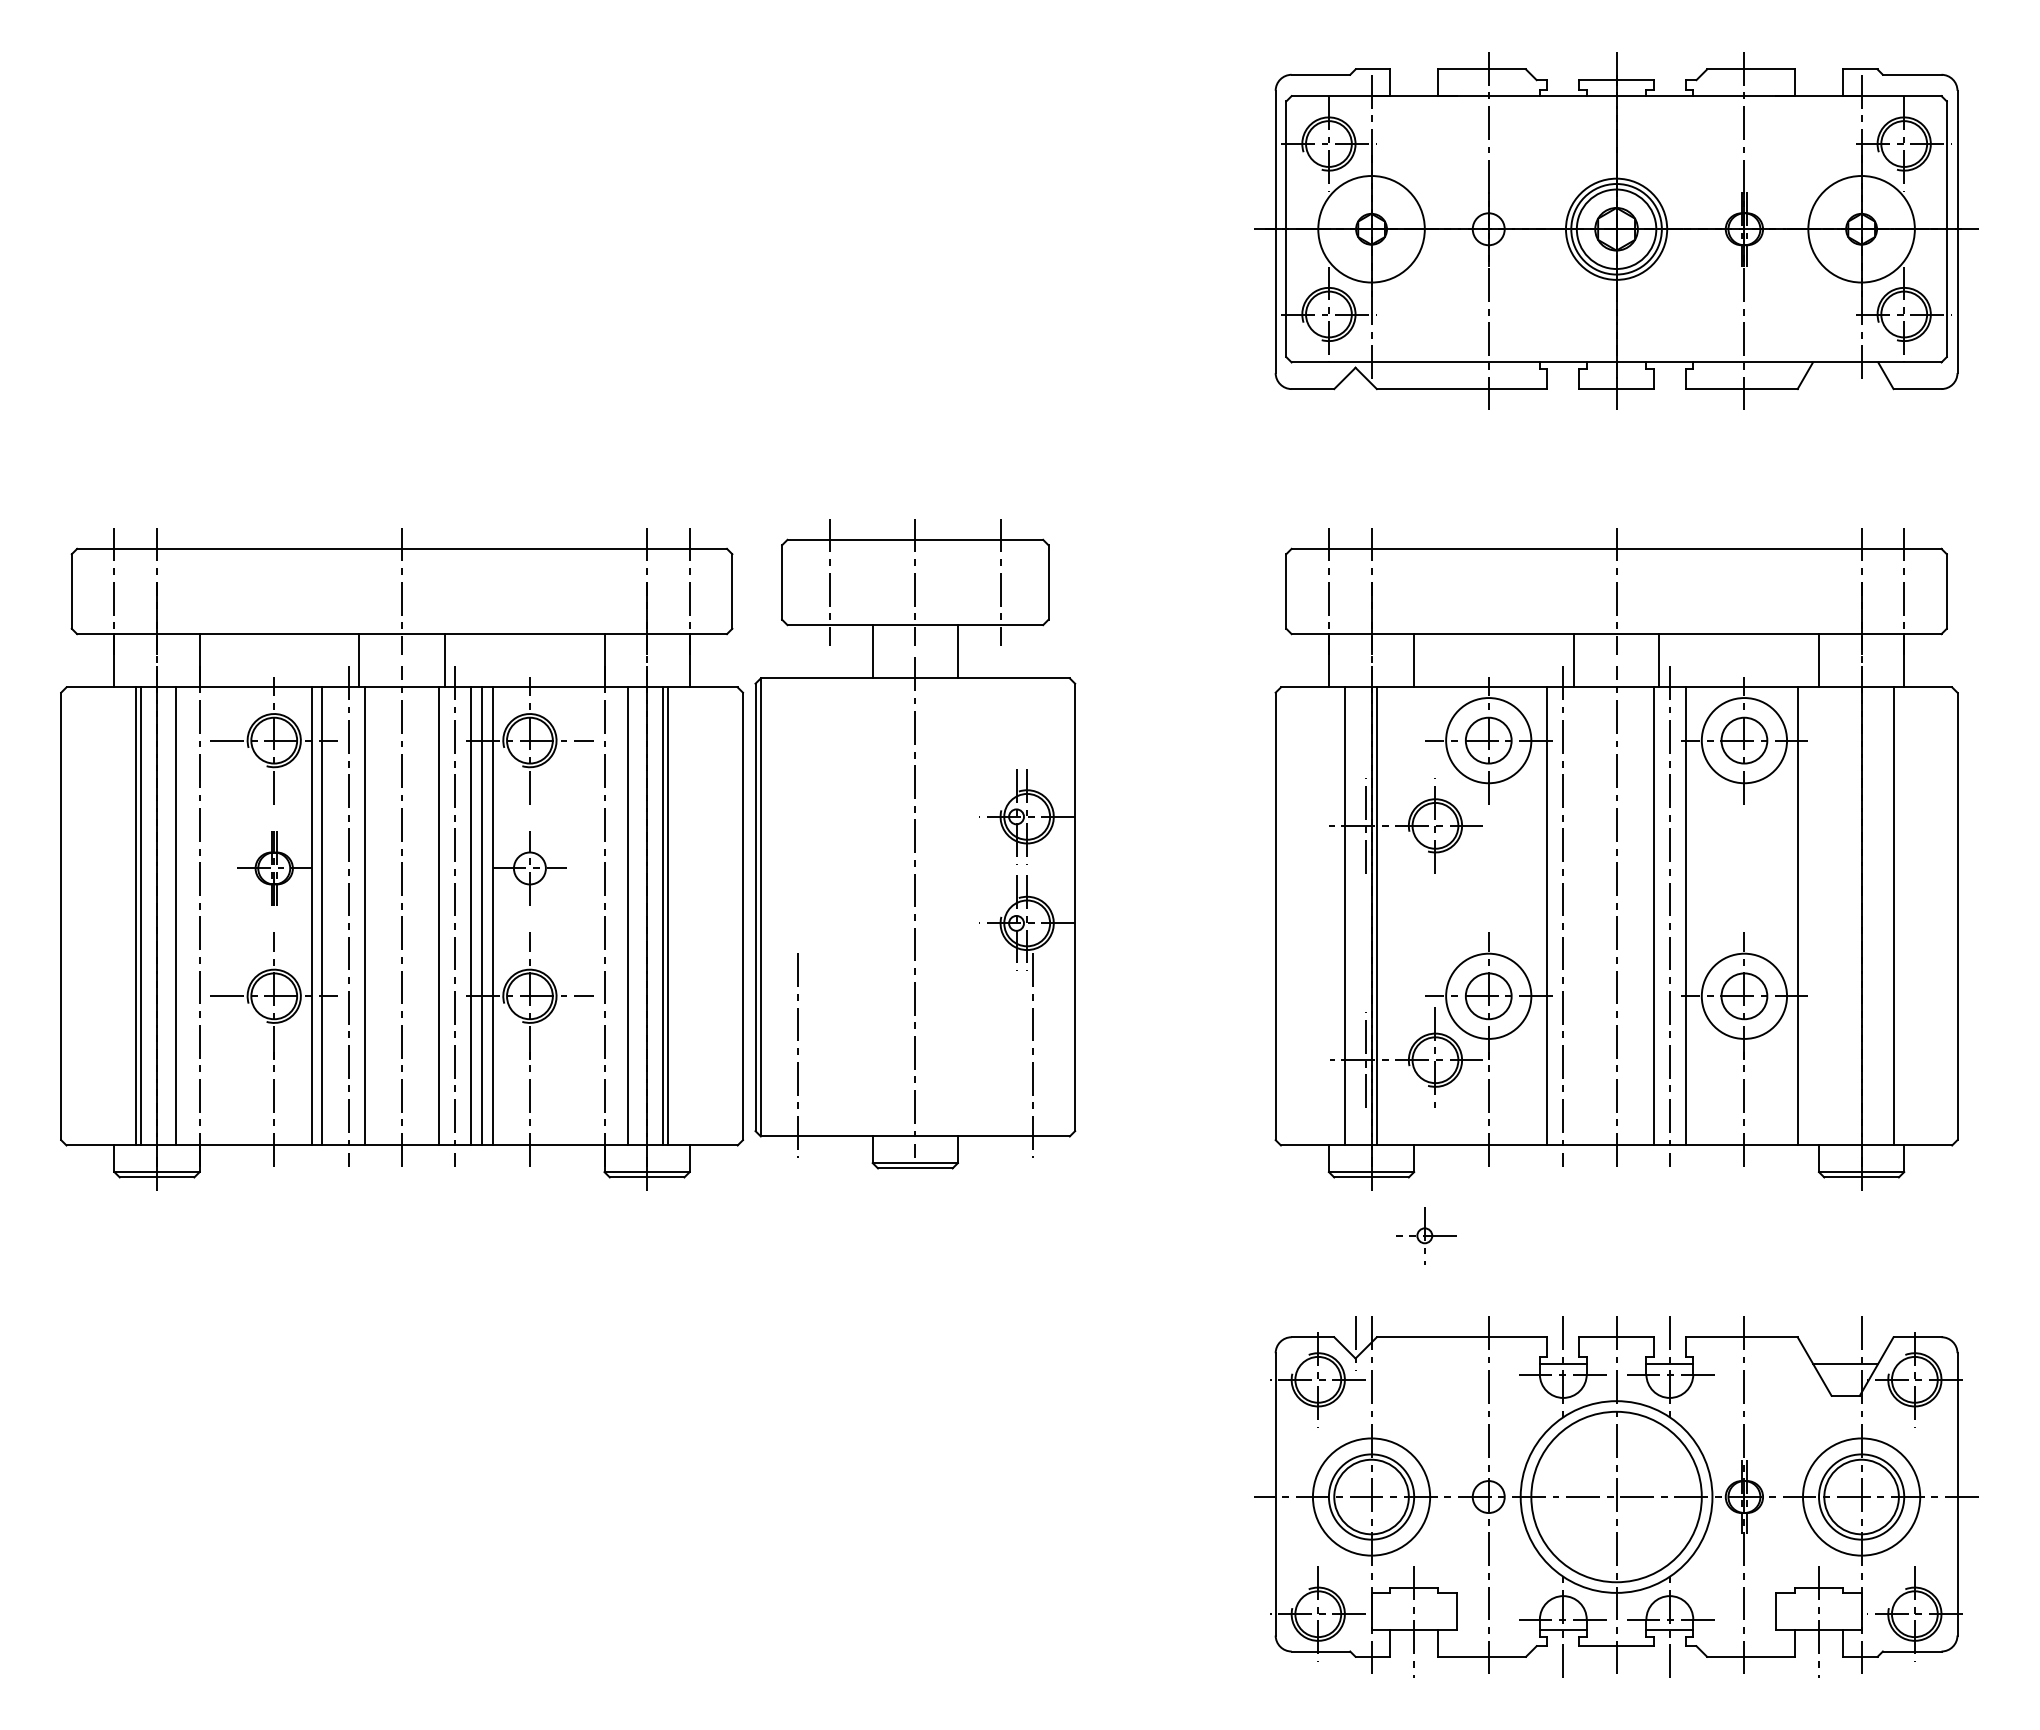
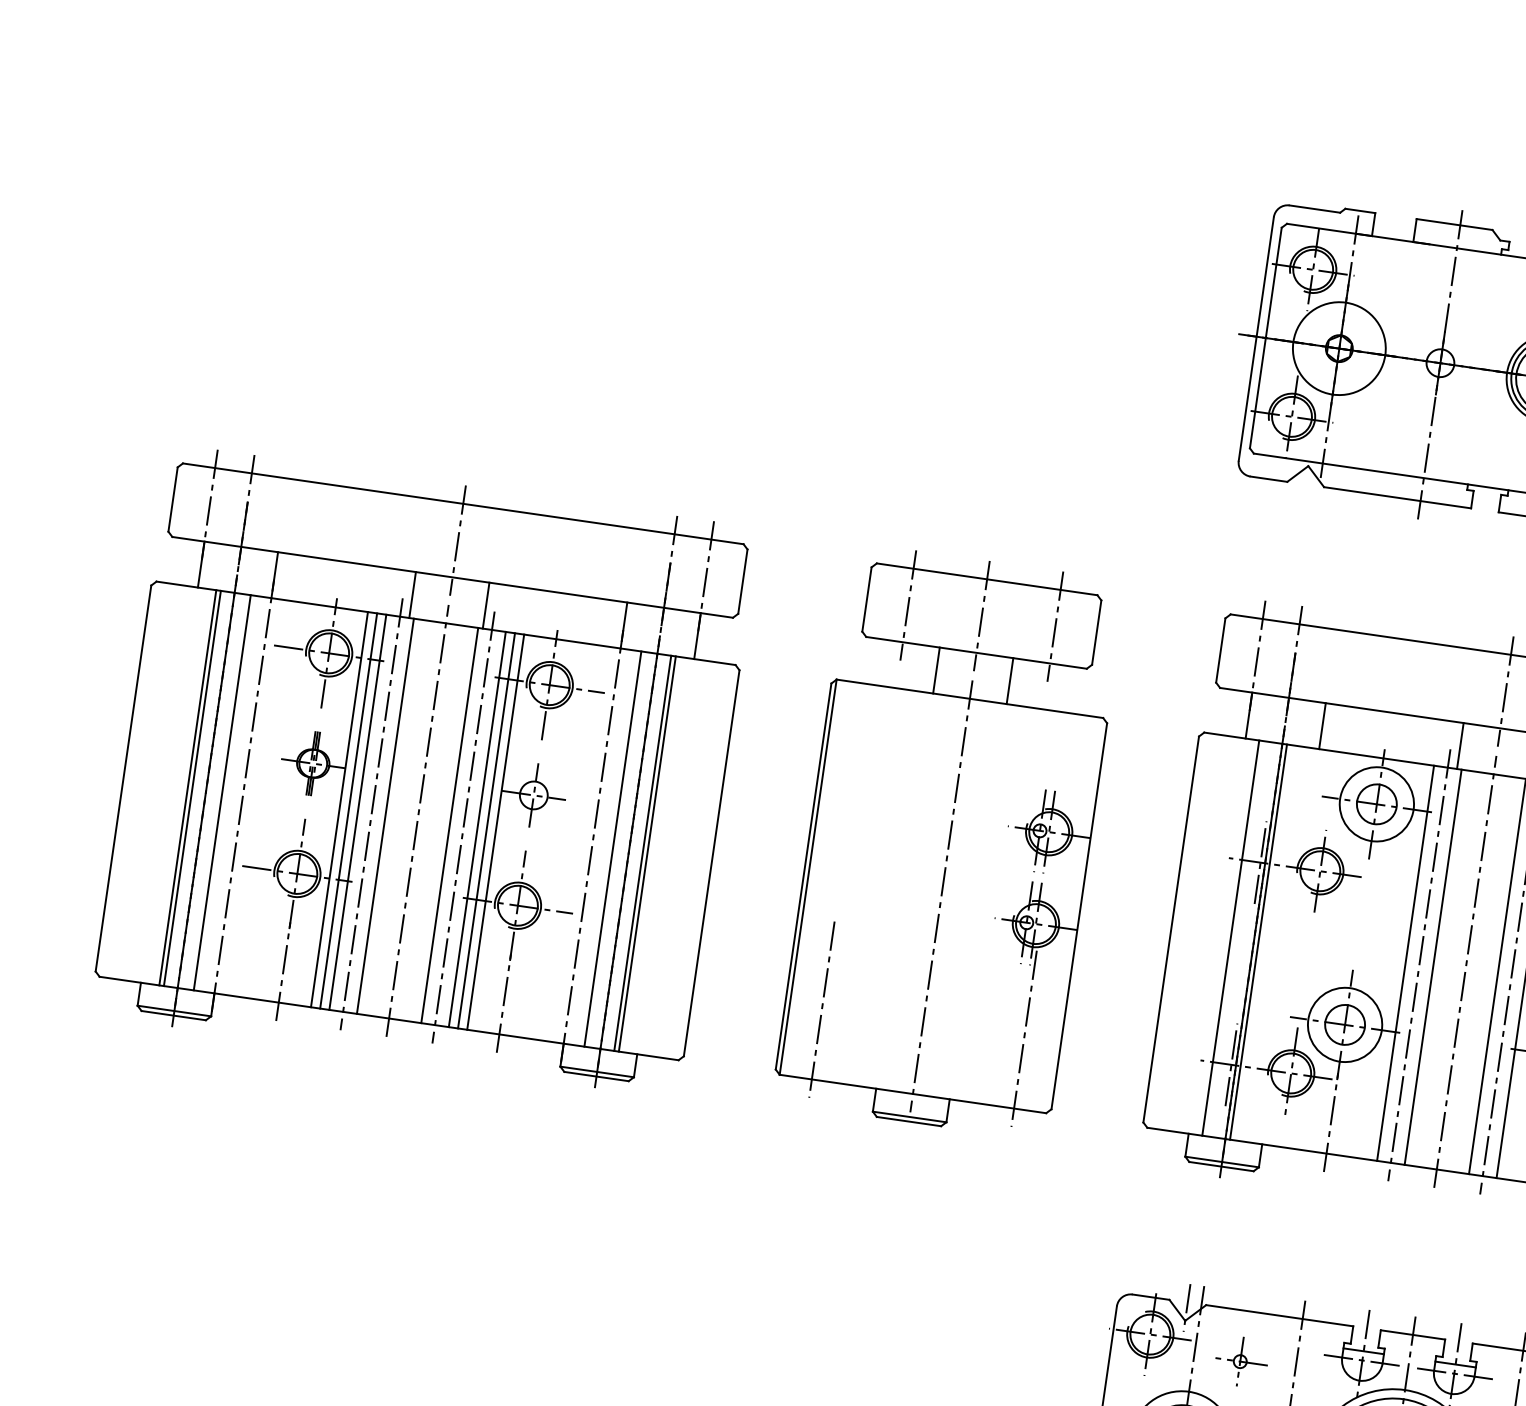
part: (915, 844) -> (949, 842), moved
line: (332, 916) -> (357, 812), added
line: (1579, 916) -> (1433, 967), added
part: (1426, 1235) -> (1241, 1361), moved

